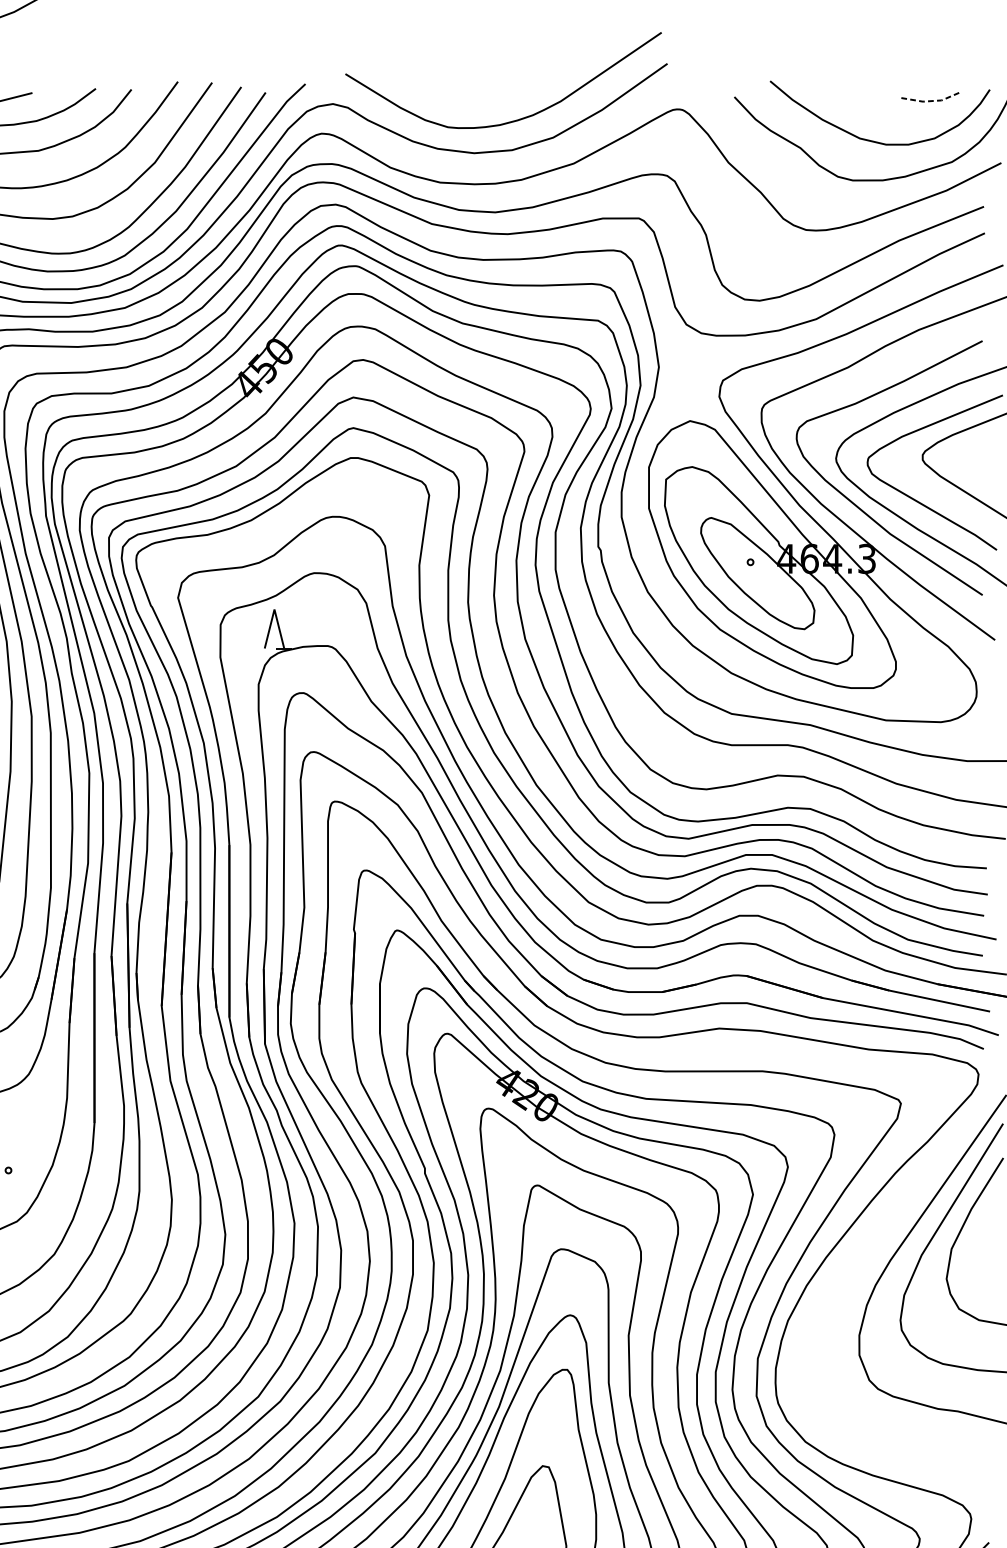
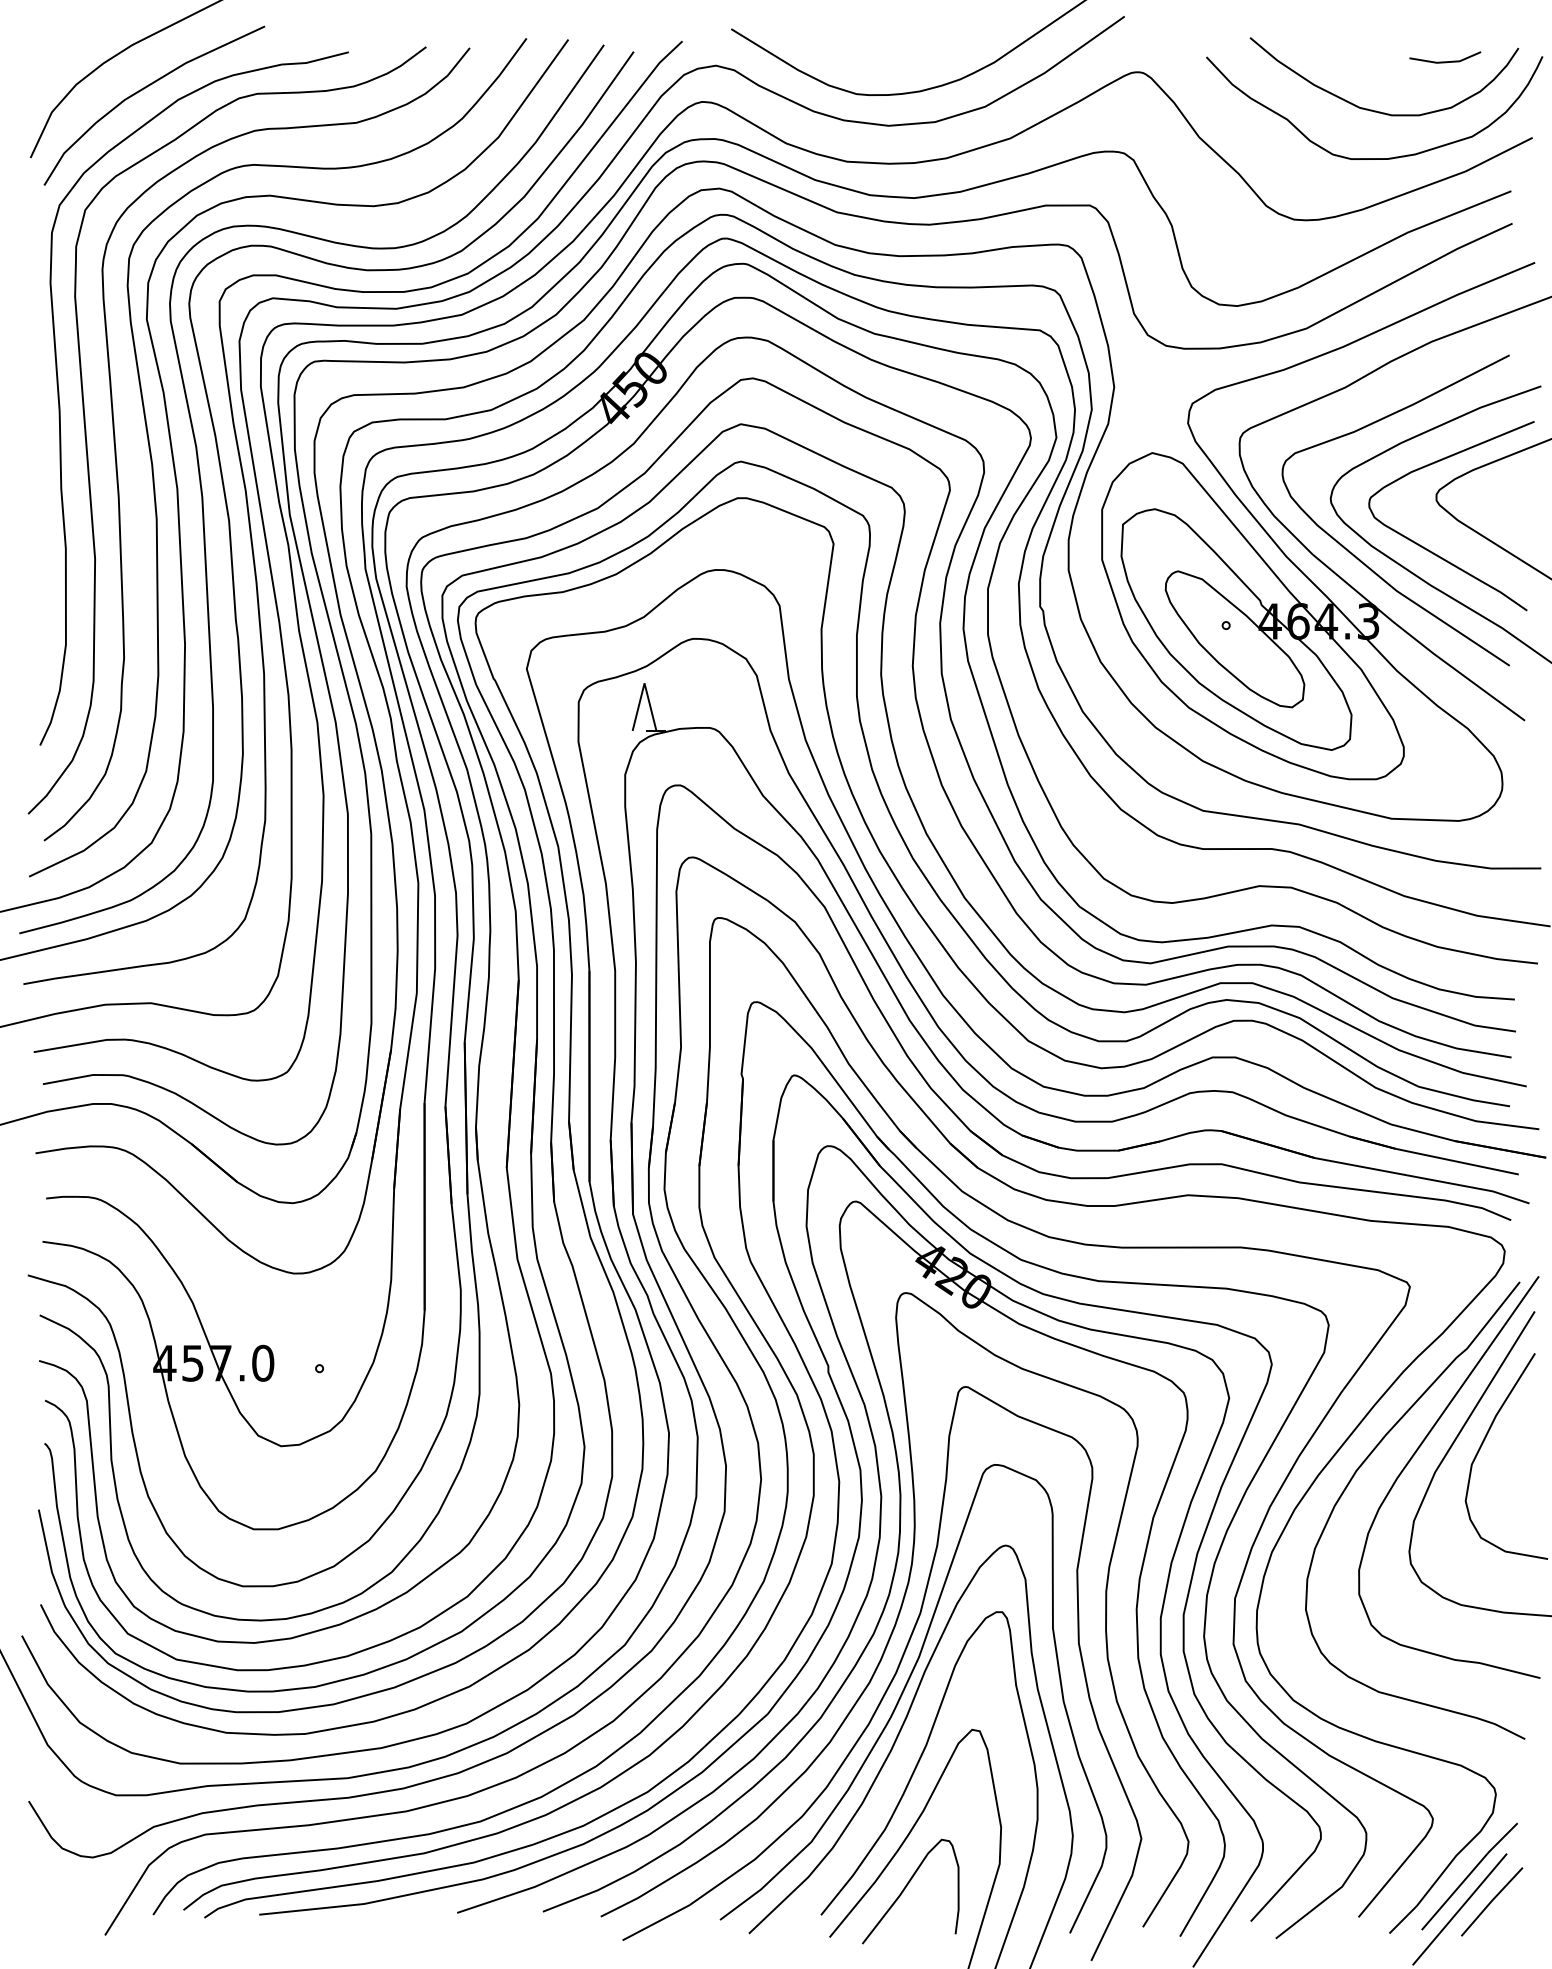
line: (930, 101) -> (1445, 62), dashed -> solid
curve: (862, 1249) -> (1362, 1465), added

